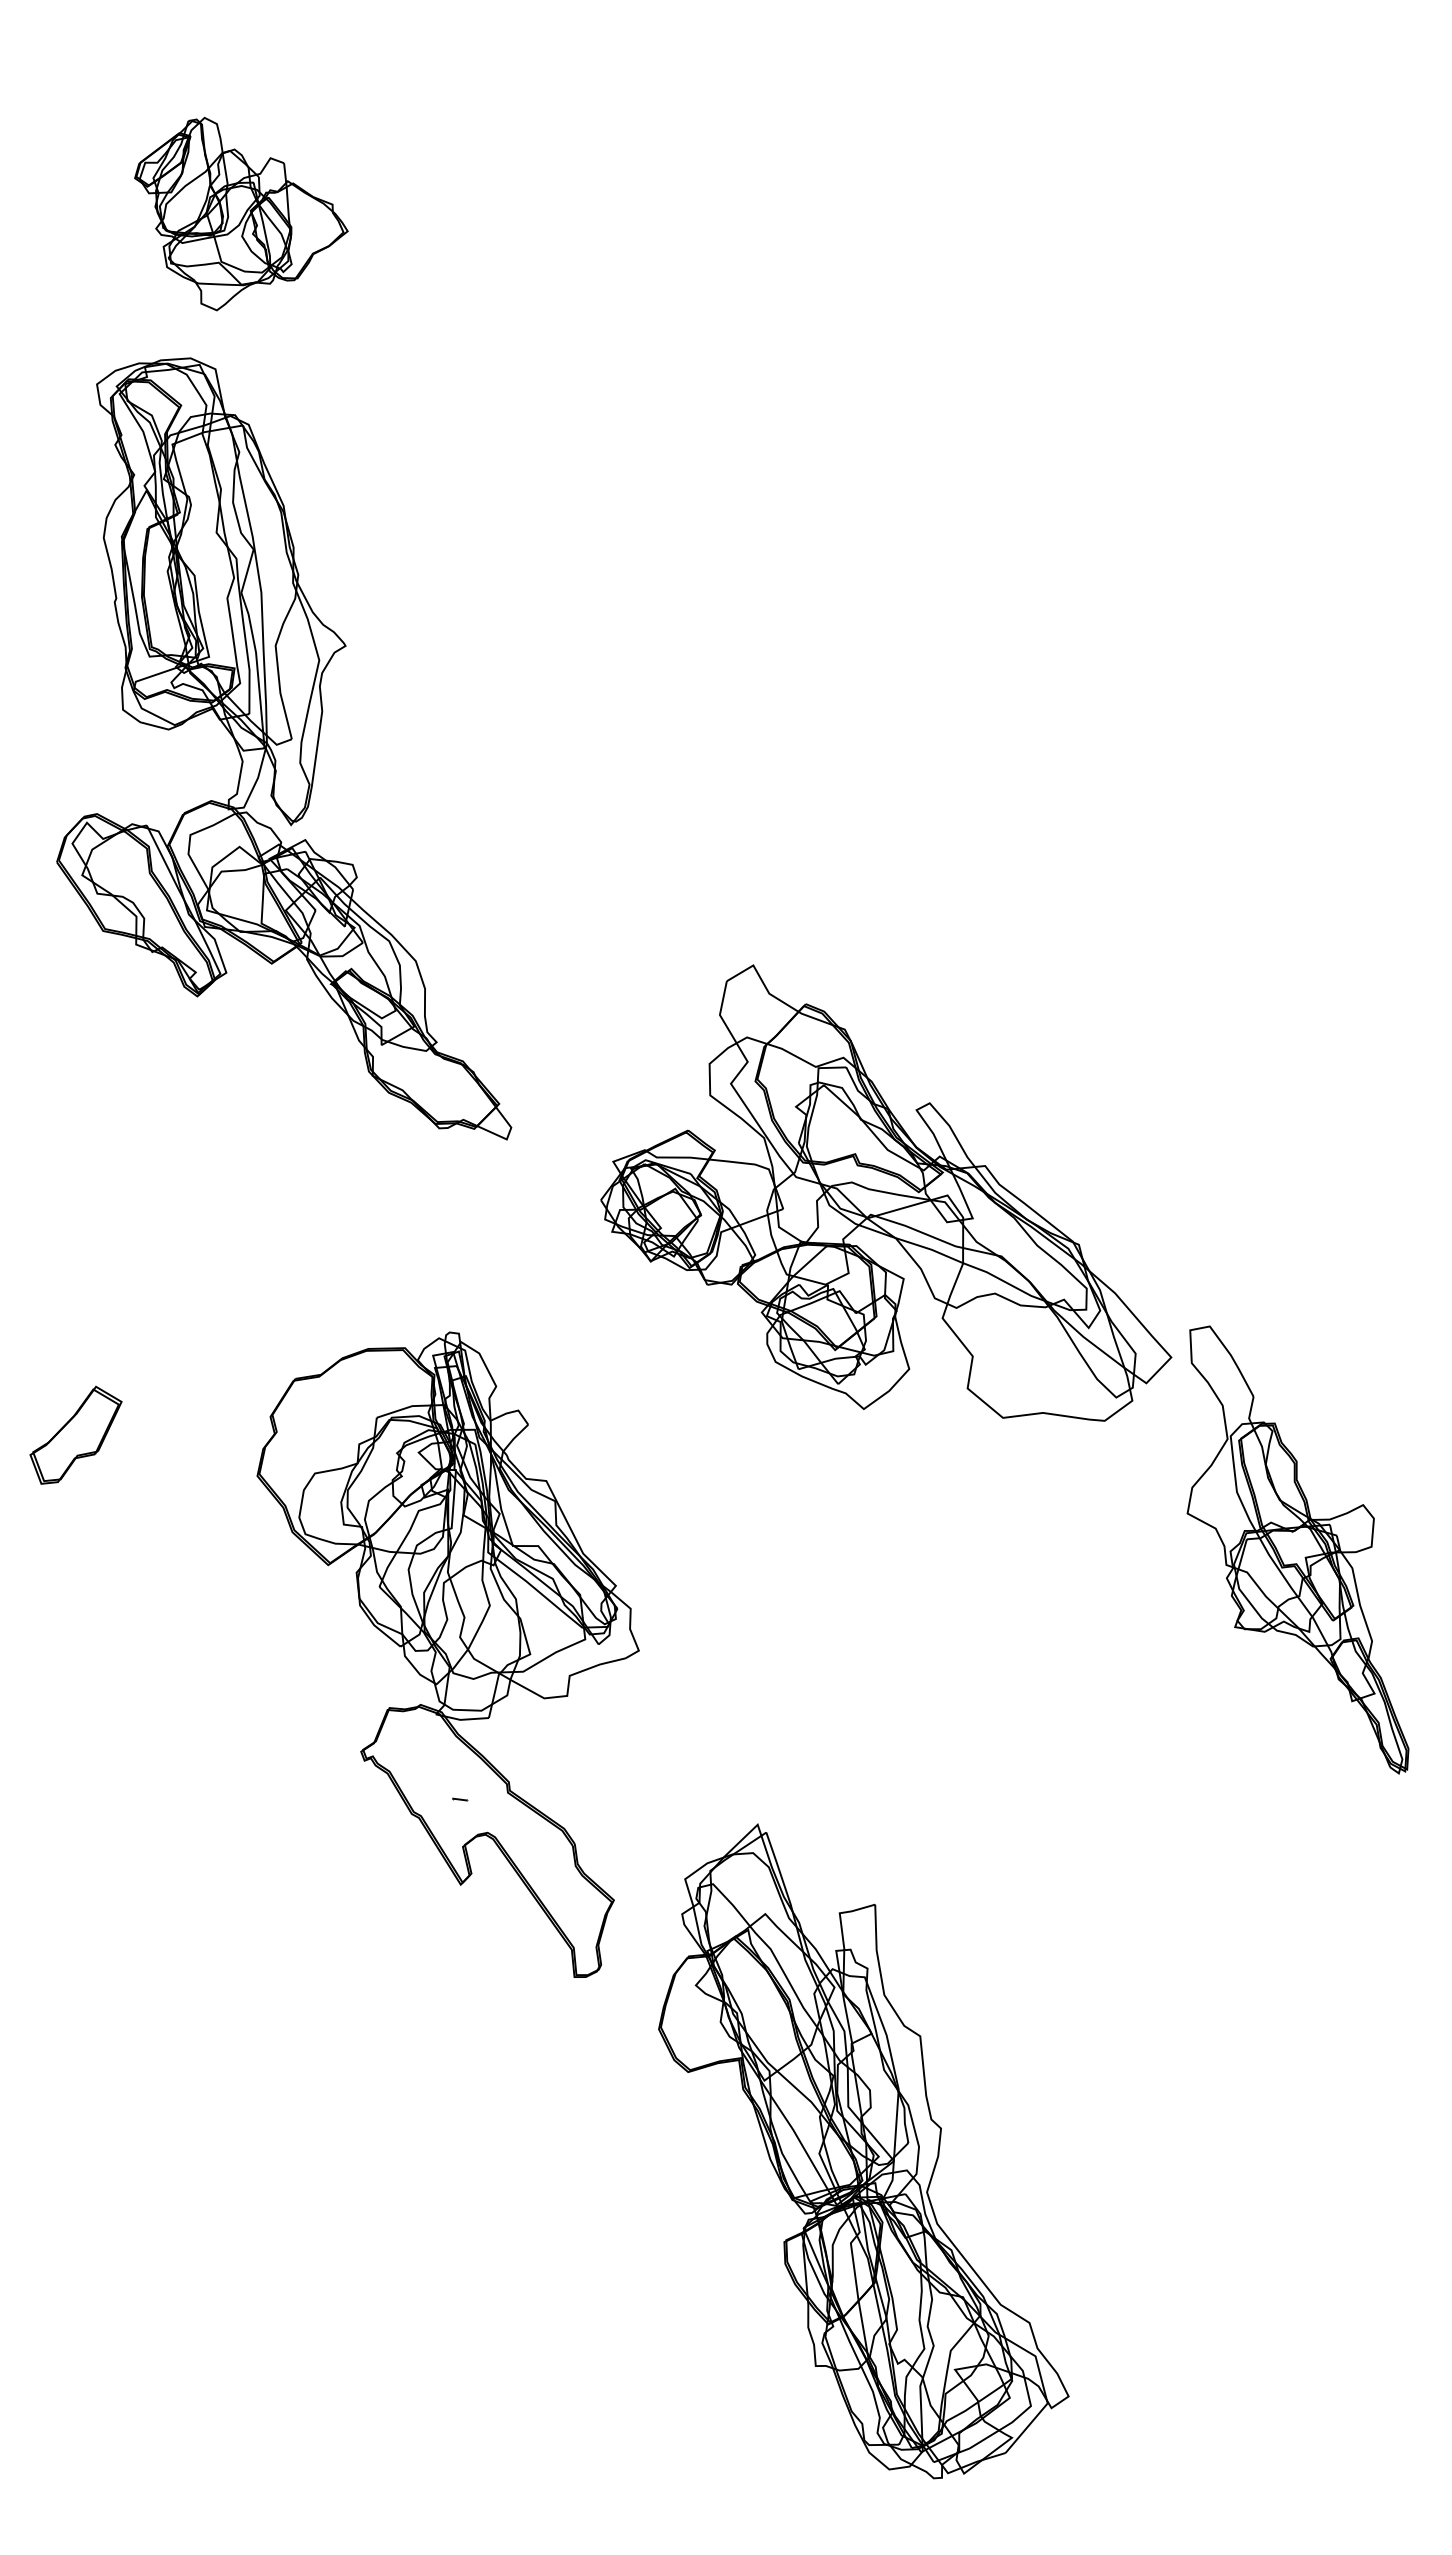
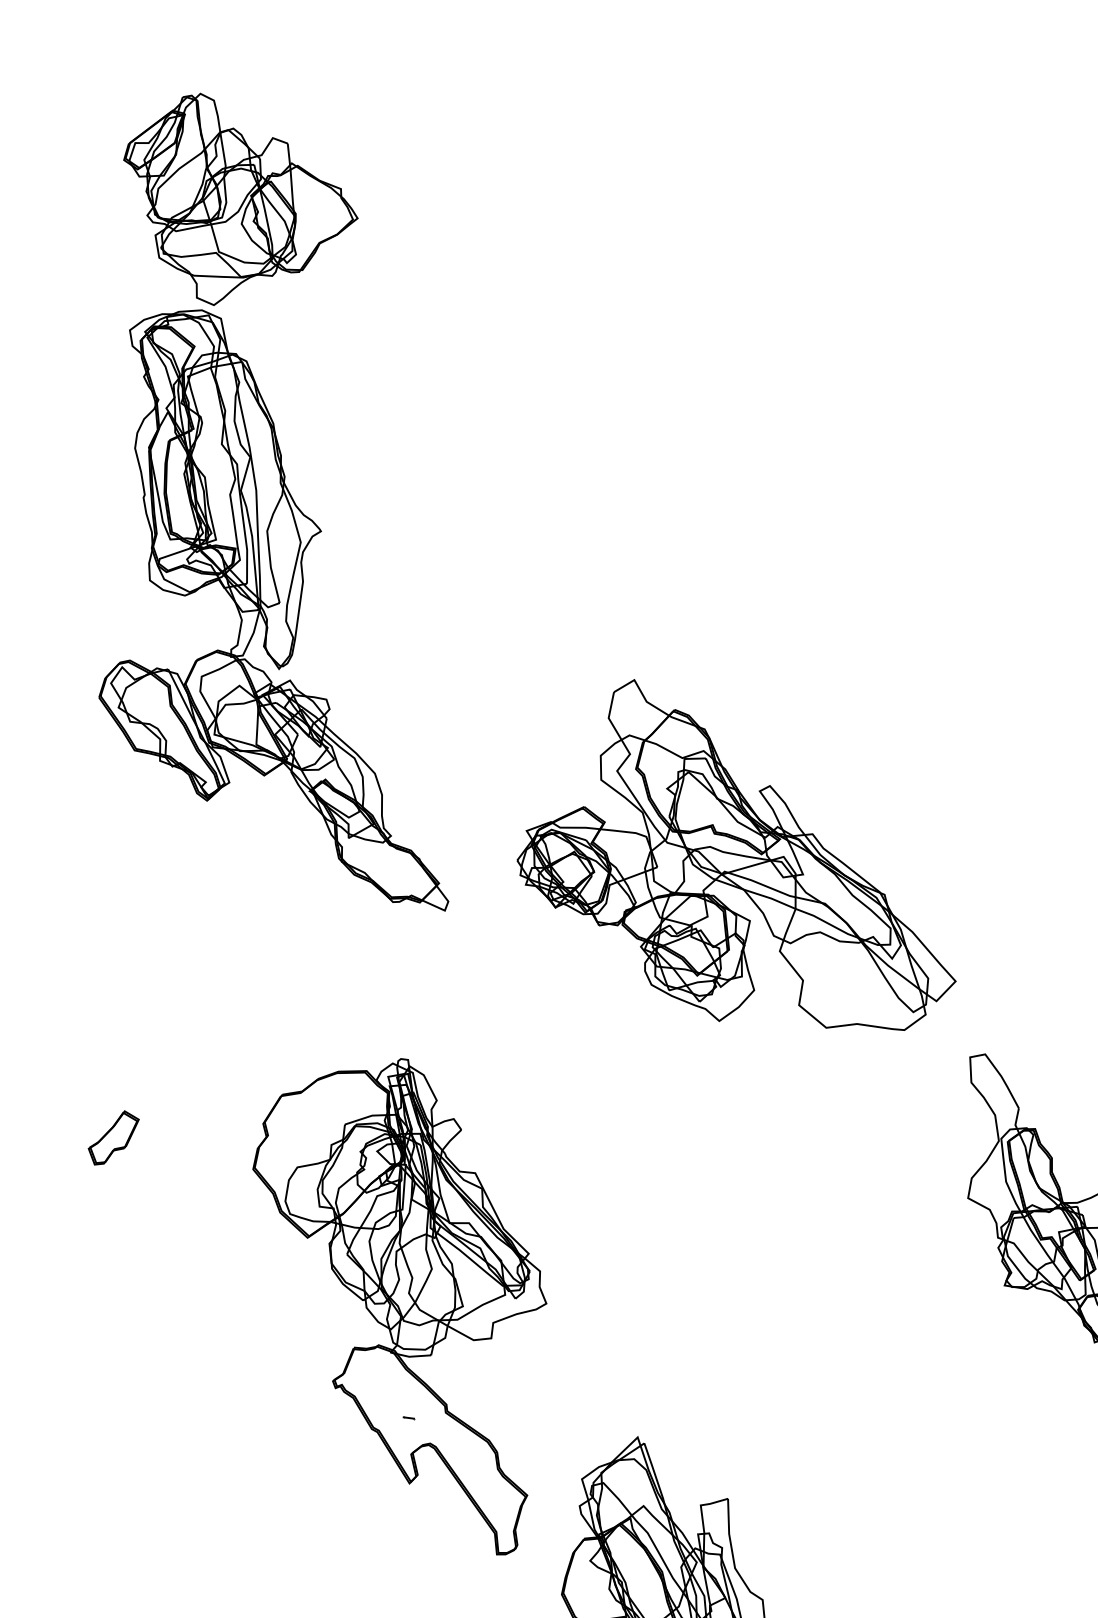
part: (241, 213) -> (240, 198), size x1.43
part: (886, 1192) -> (736, 854), moved
part: (75, 1434) -> (113, 1137), size x0.71

